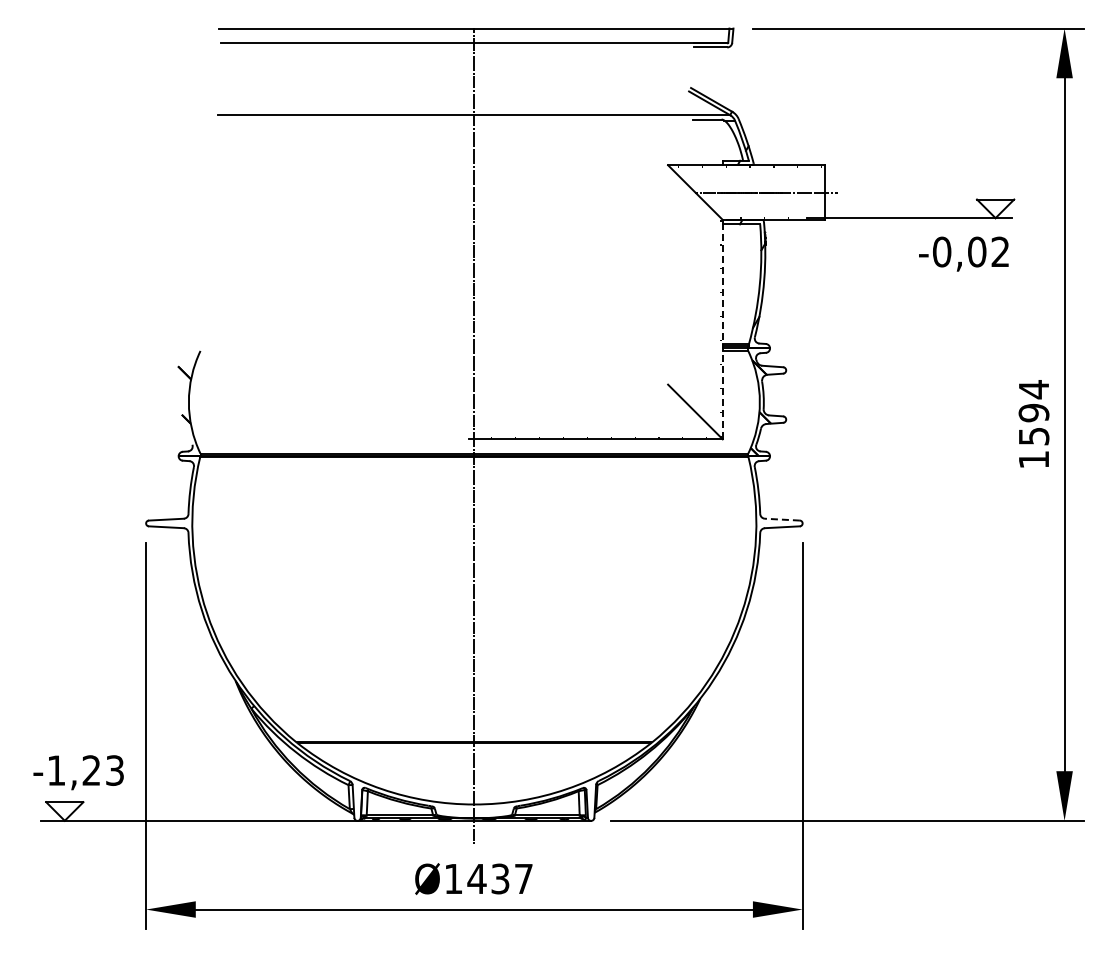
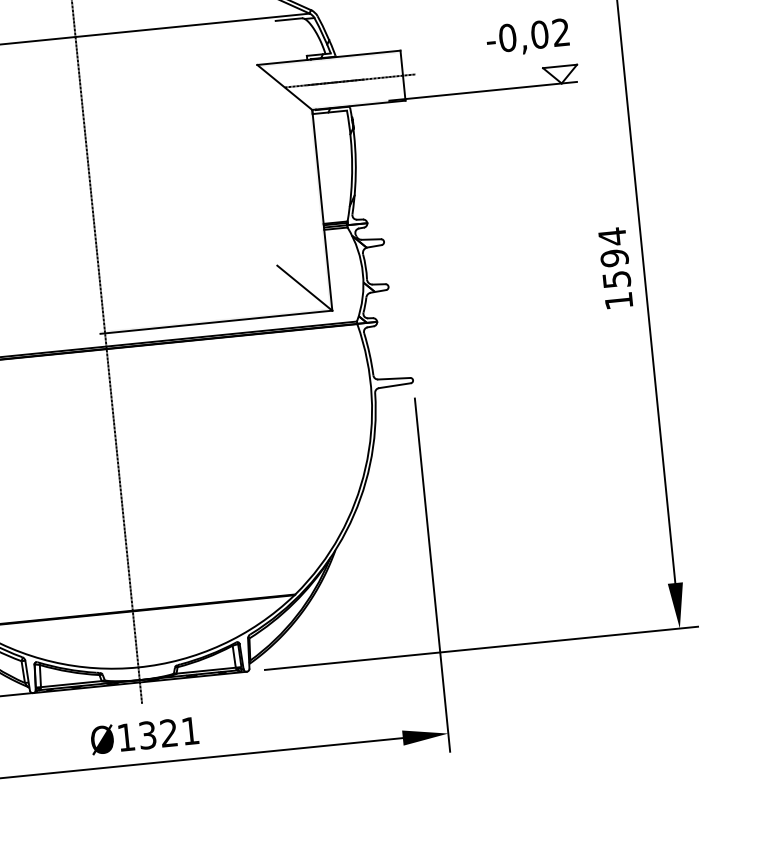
text: (963, 253) -> (527, 37), moved
line: (722, 329) -> (322, 210), dashed -> solid
line: (781, 519) -> (393, 378), dashed -> solid
text: (499, 878) -> (168, 732), Ø1437 -> Ø1321

